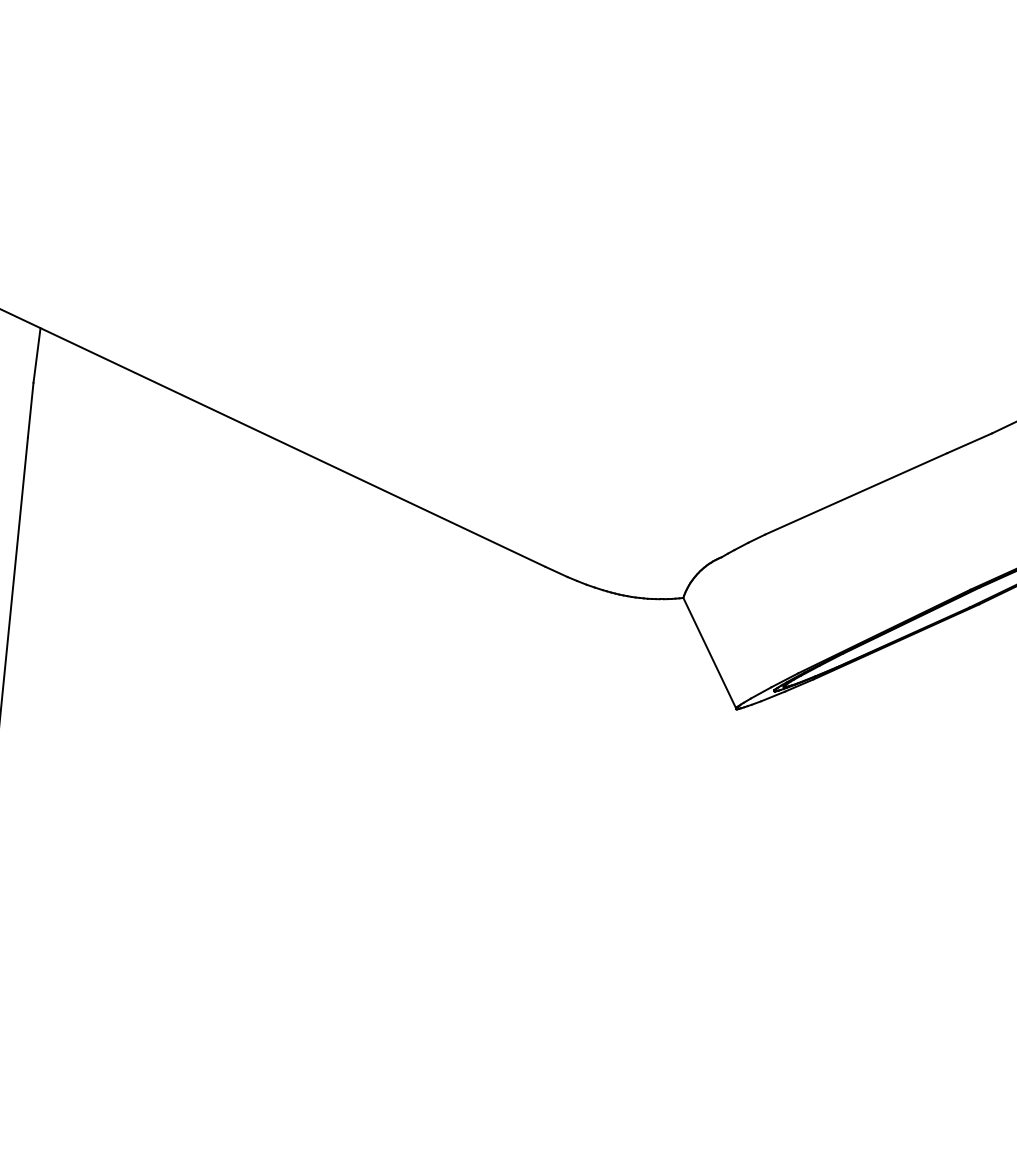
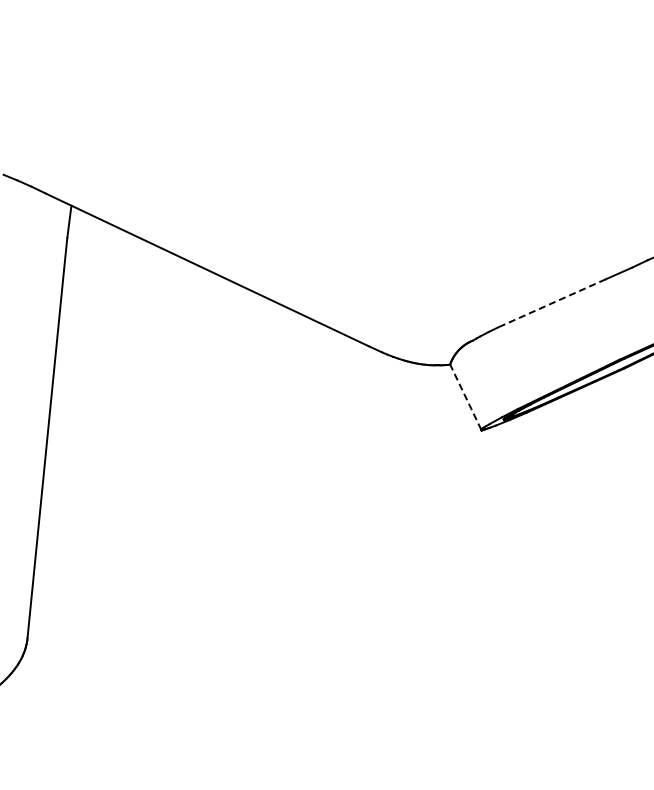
line: (857, 494) -> (552, 303), solid -> dashed
line: (709, 652) -> (465, 396), solid -> dashed

